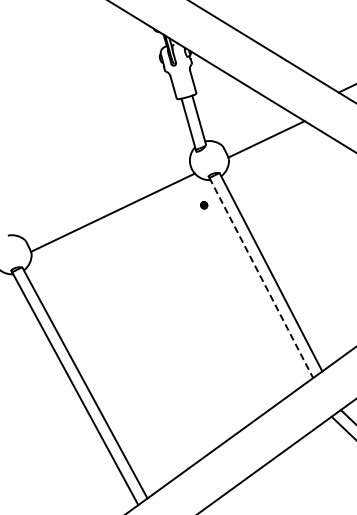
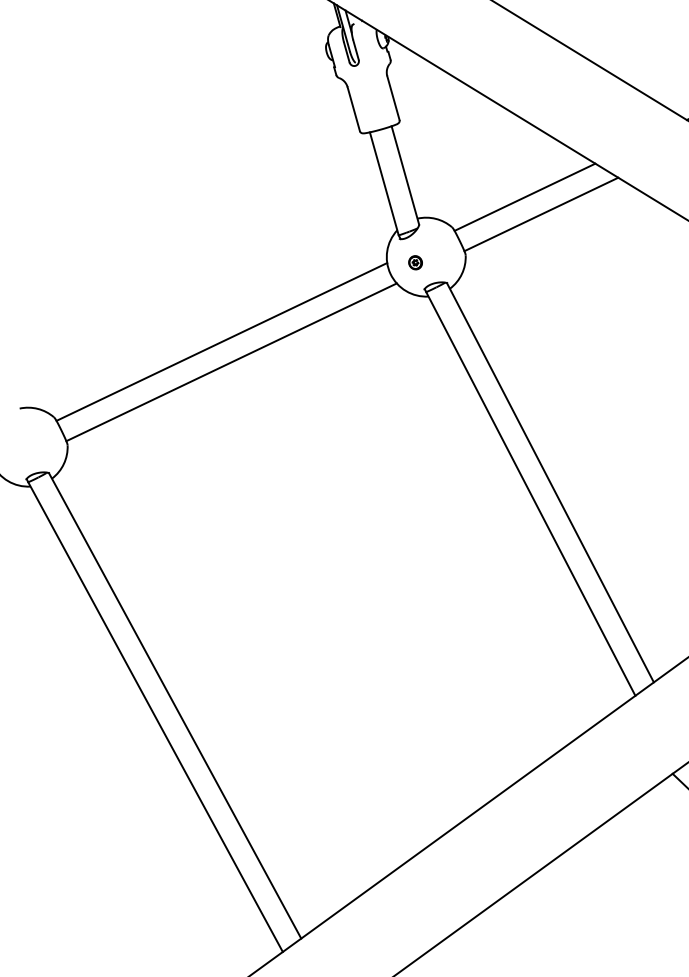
line: (258, 130) -> (525, 196), added
line: (108, 202) -> (222, 341), added
part: (204, 205) -> (416, 263), moved
line: (261, 277) -> (531, 492), dashed -> solid

